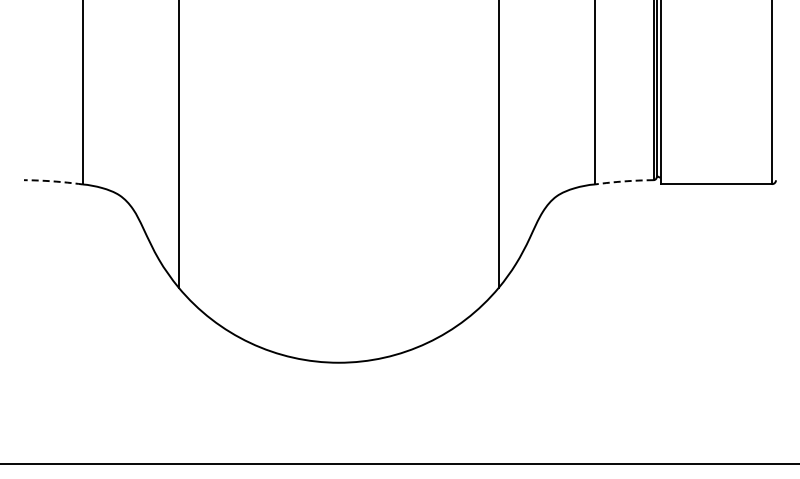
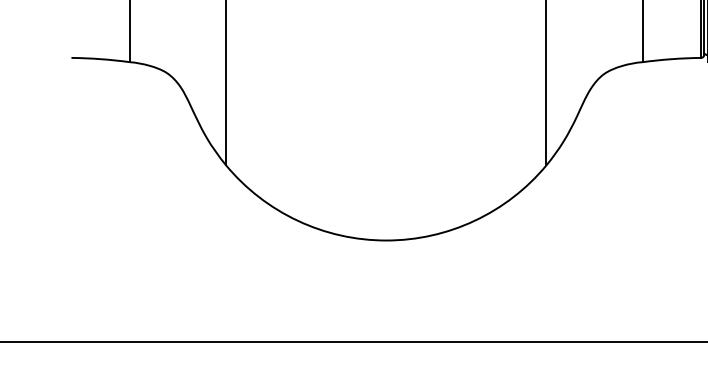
arc: (53, 181) -> (100, 59), dashed -> solid
arc: (624, 181) -> (671, 59), dashed -> solid

